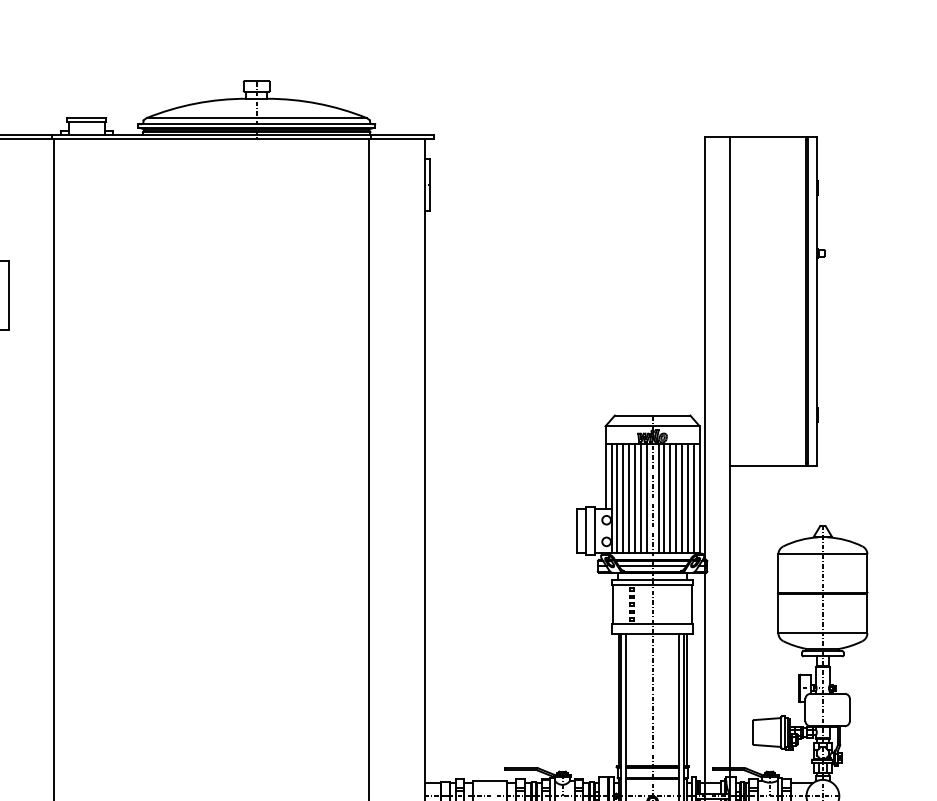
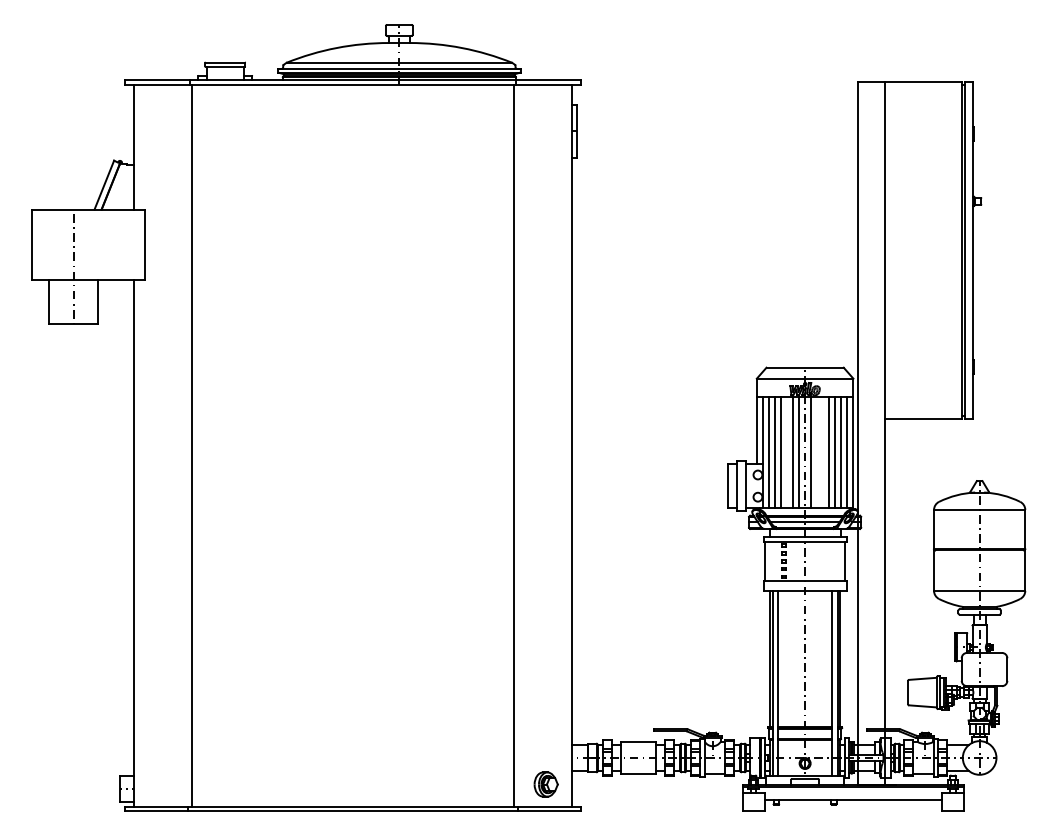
line: (635, 498) -> (787, 452), removed
line: (664, 498) -> (817, 452), removed
line: (670, 498) -> (823, 452), removed

